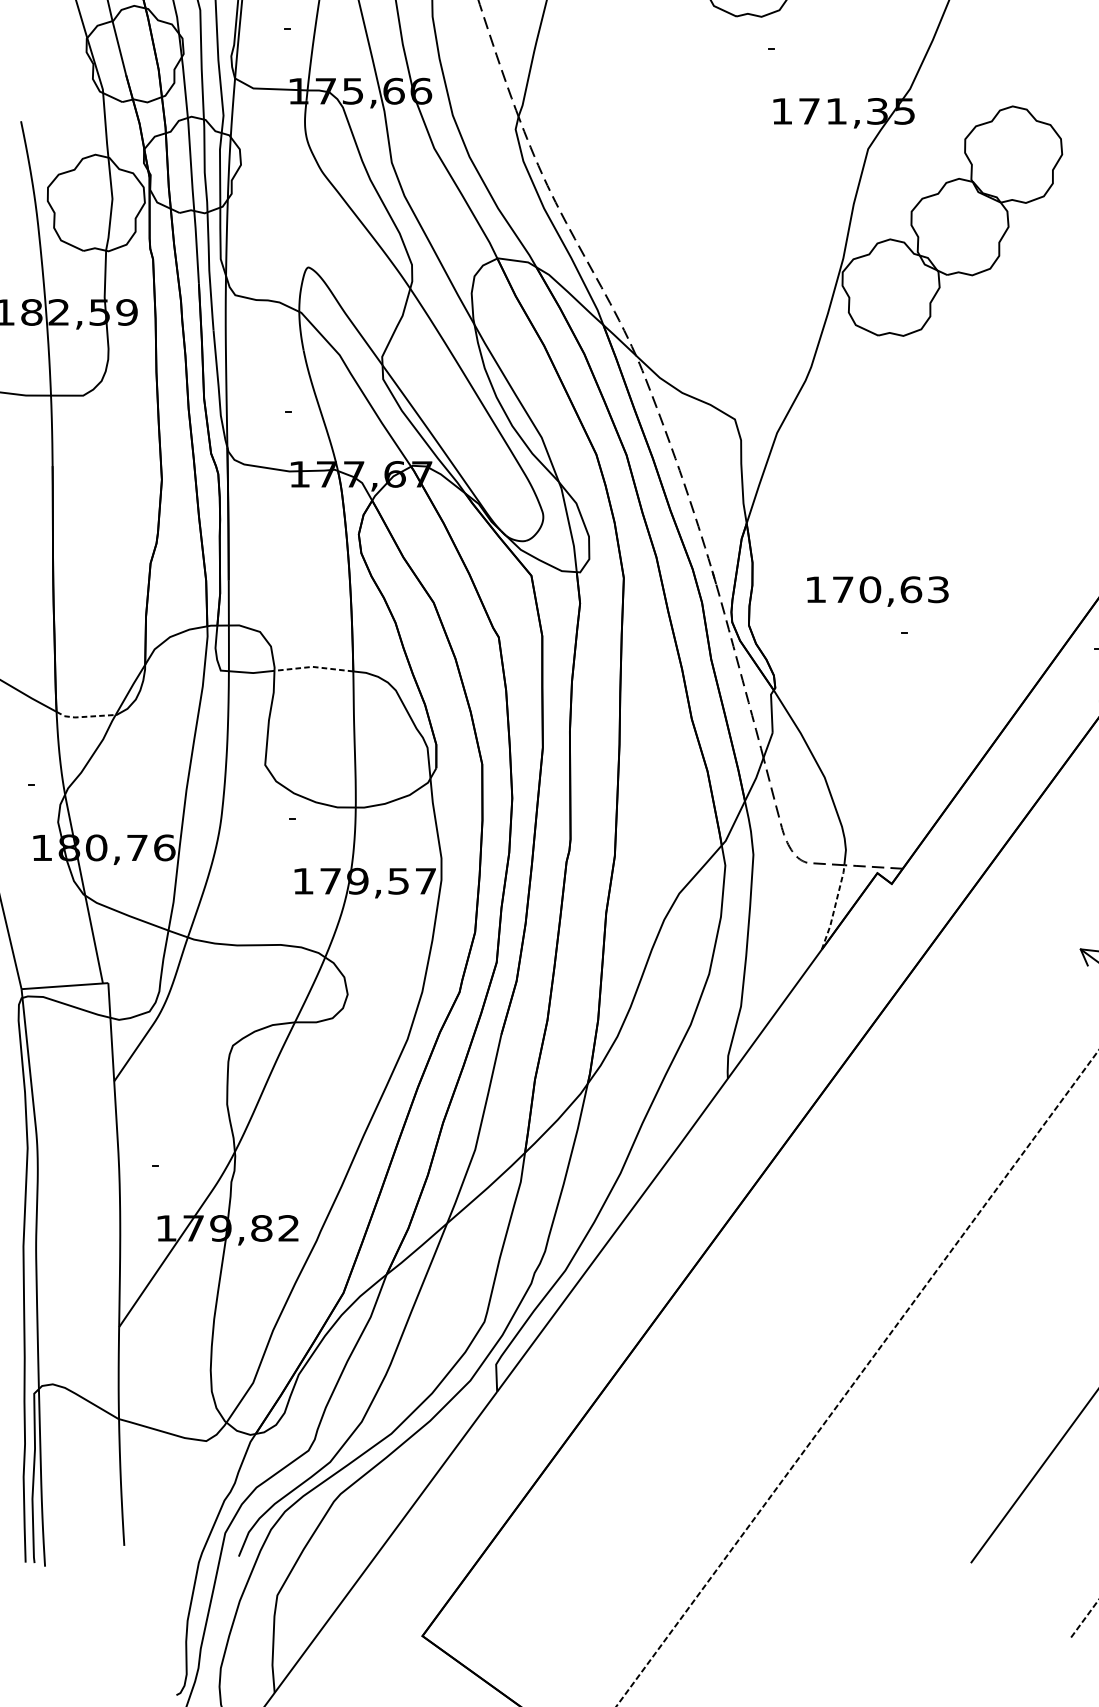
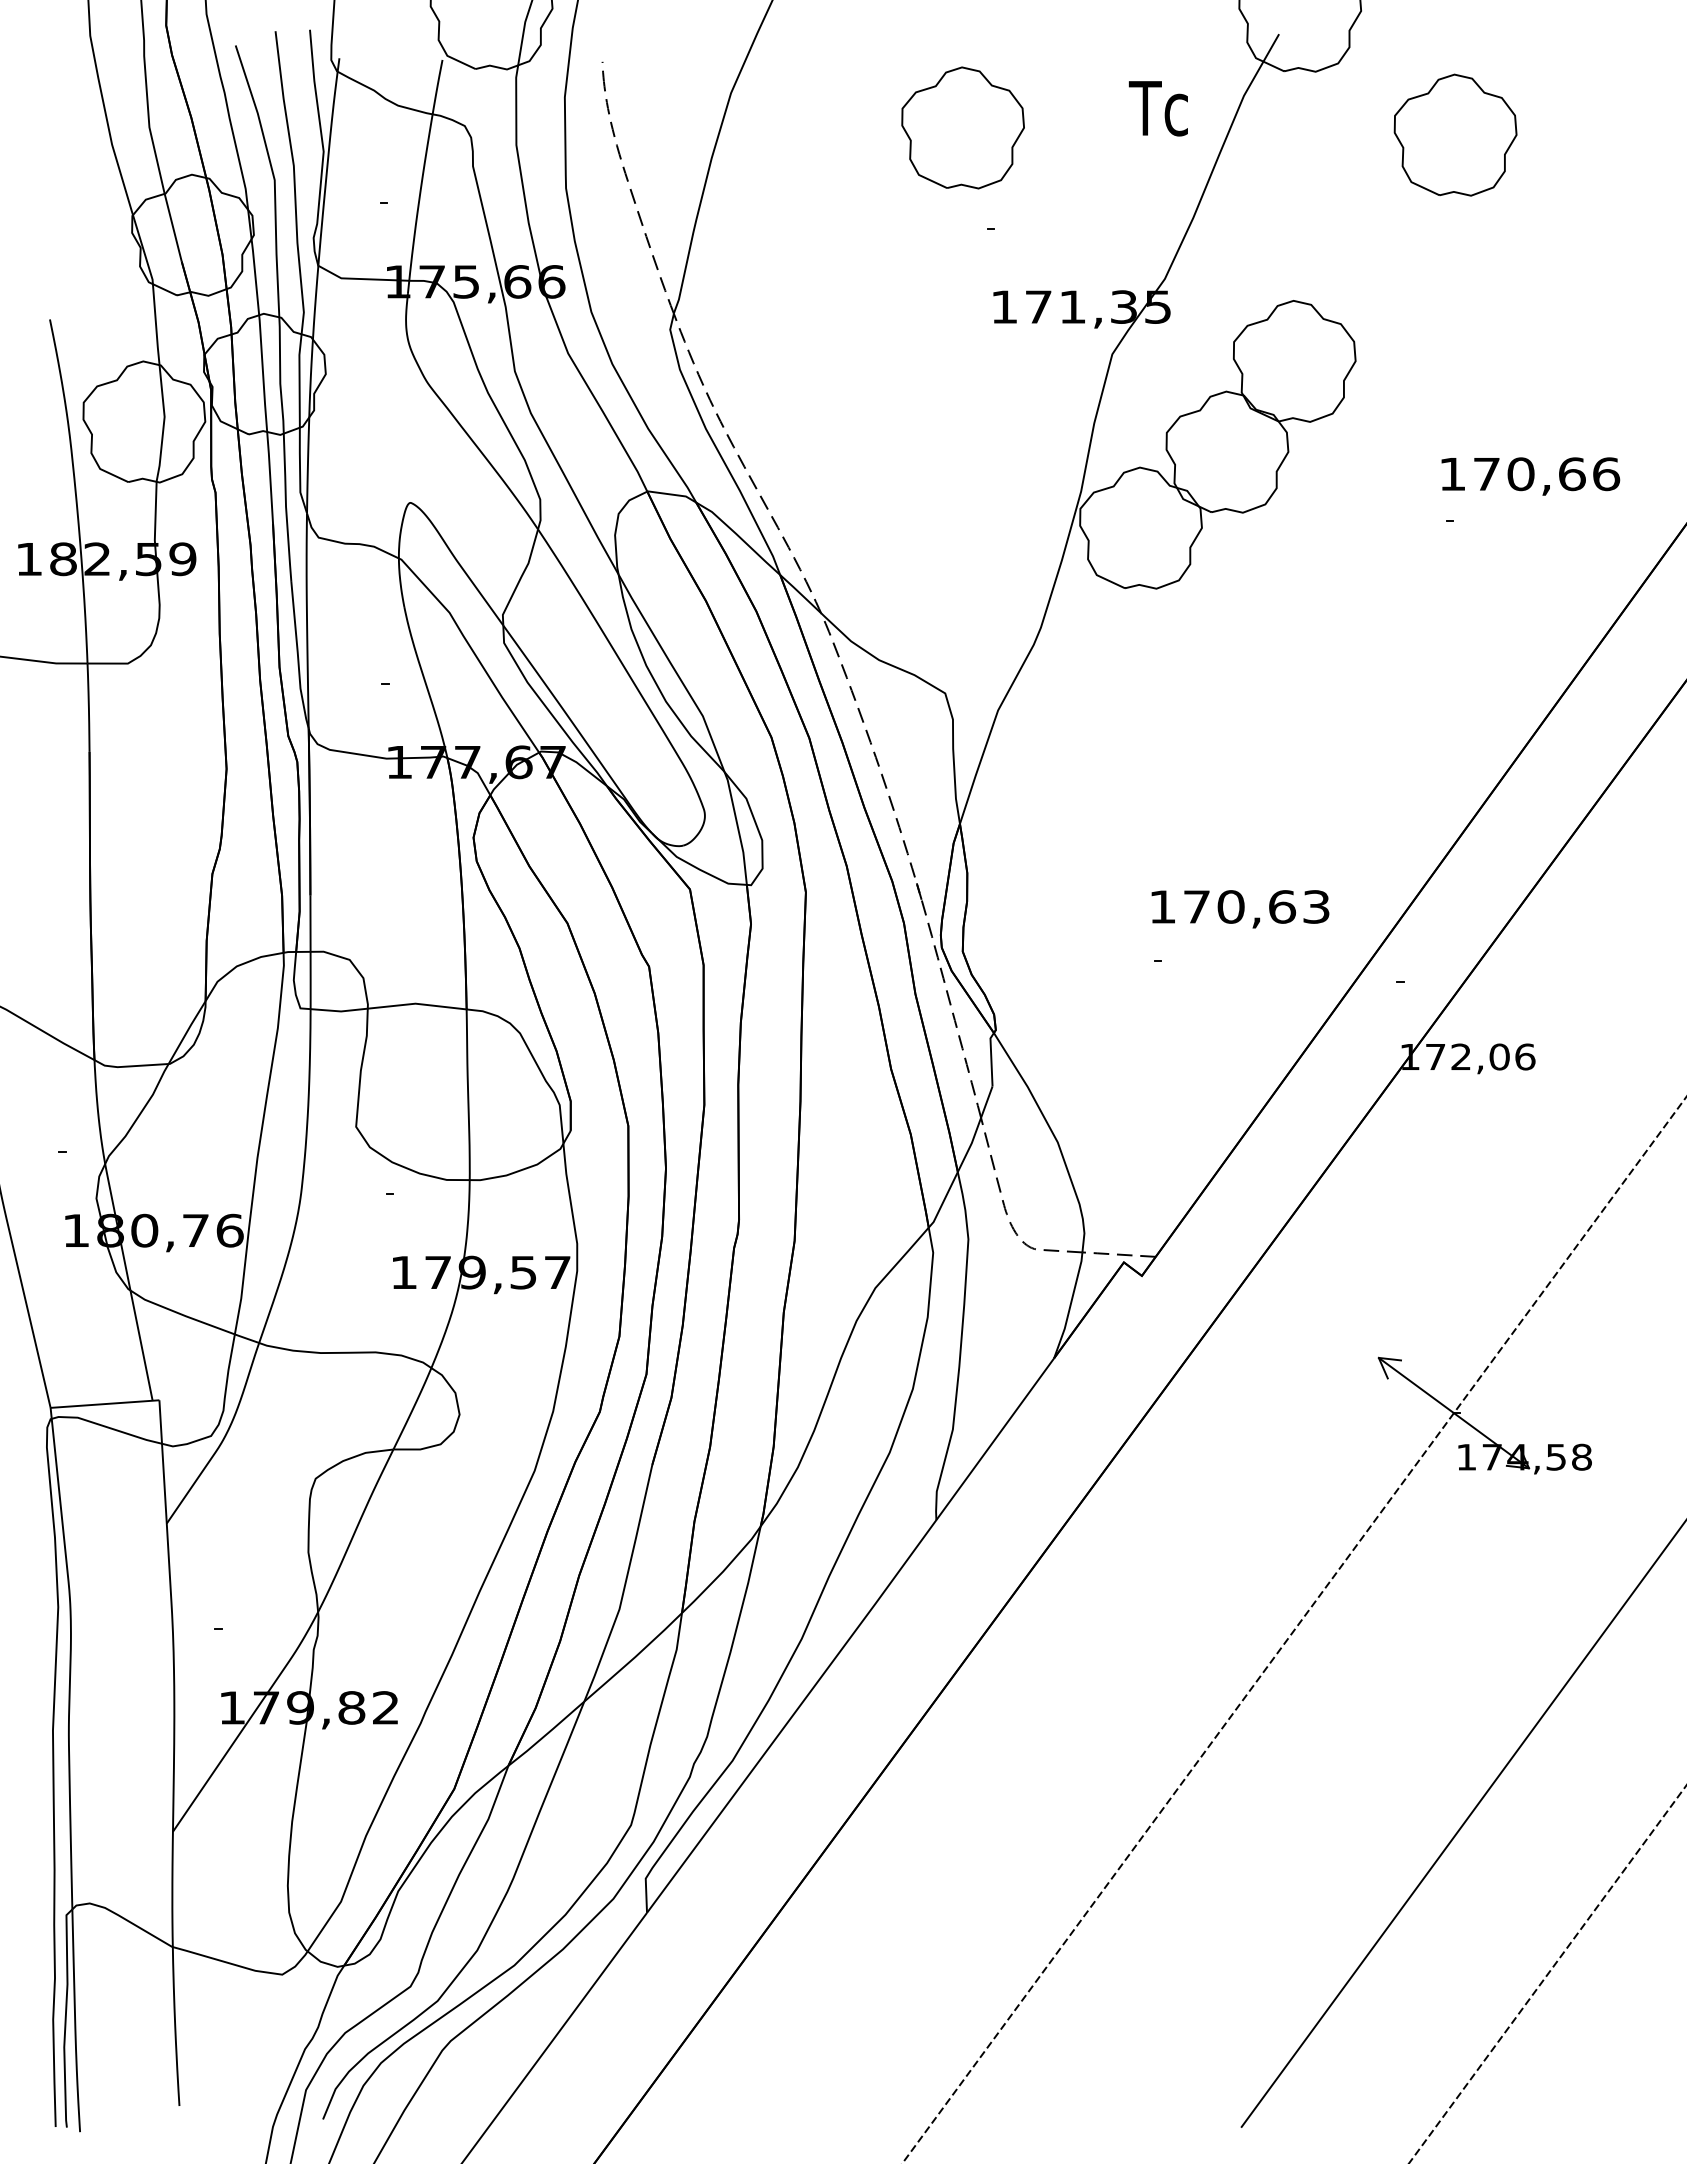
text: (877, 591) -> (1240, 909), moved
line: (313, 666) -> (416, 1003), dashed -> solid
line: (84, 716) -> (129, 1066), dashed -> solid
line: (834, 907) -> (1070, 1305), dashed -> solid

